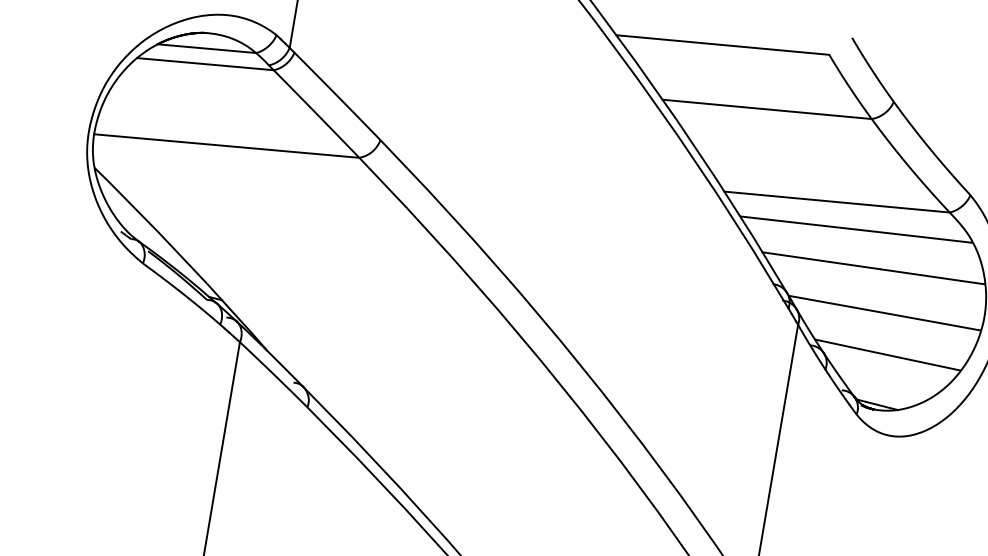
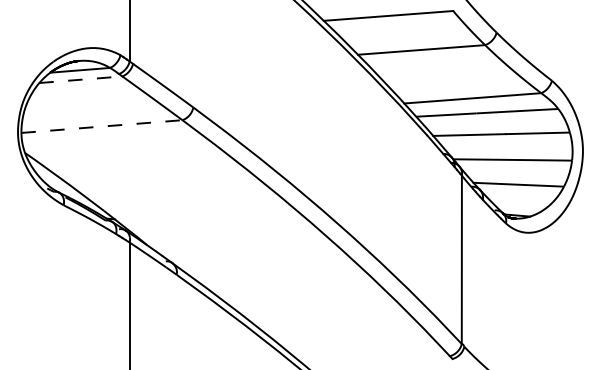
line: (204, 63) -> (80, 79), solid -> dashed
line: (226, 145) -> (101, 126), solid -> dashed

